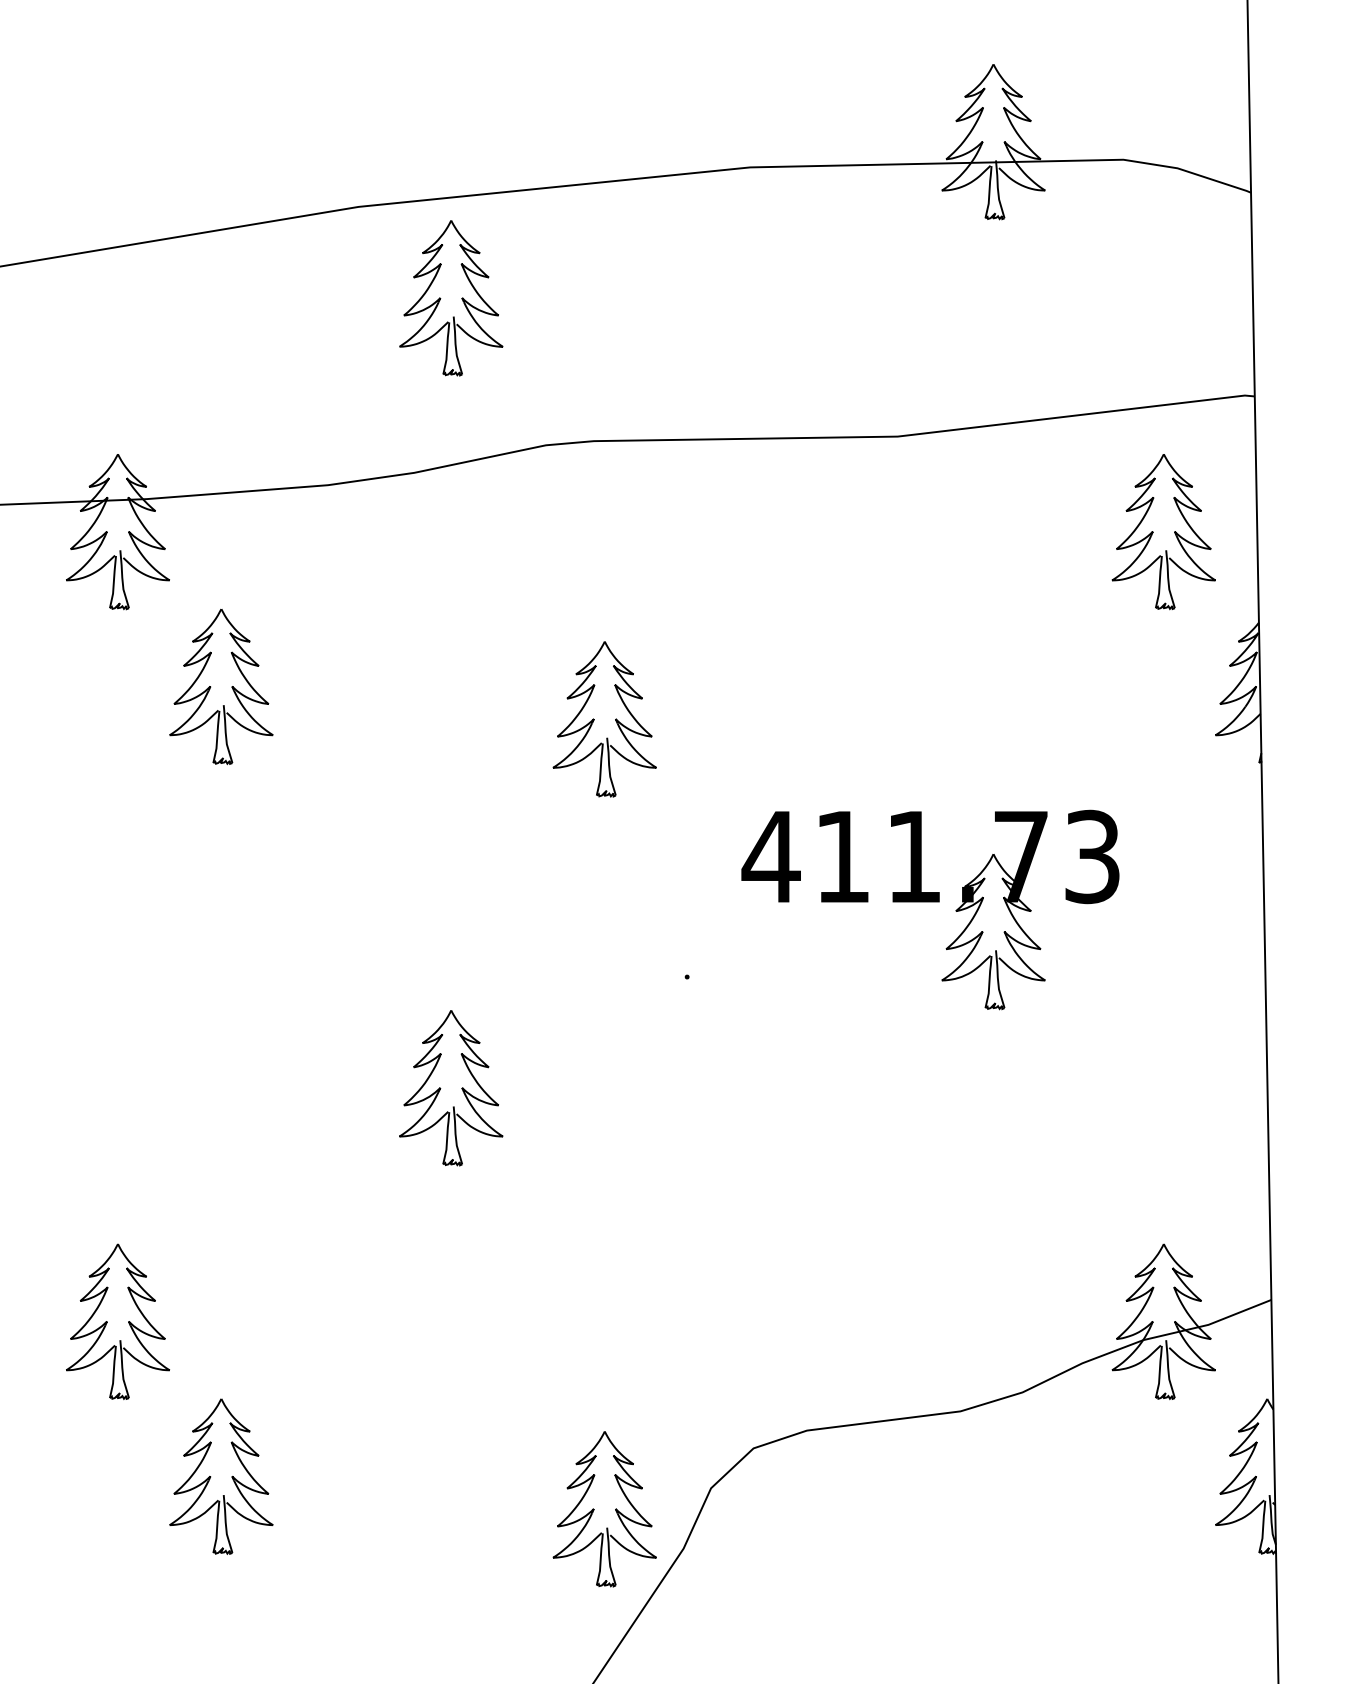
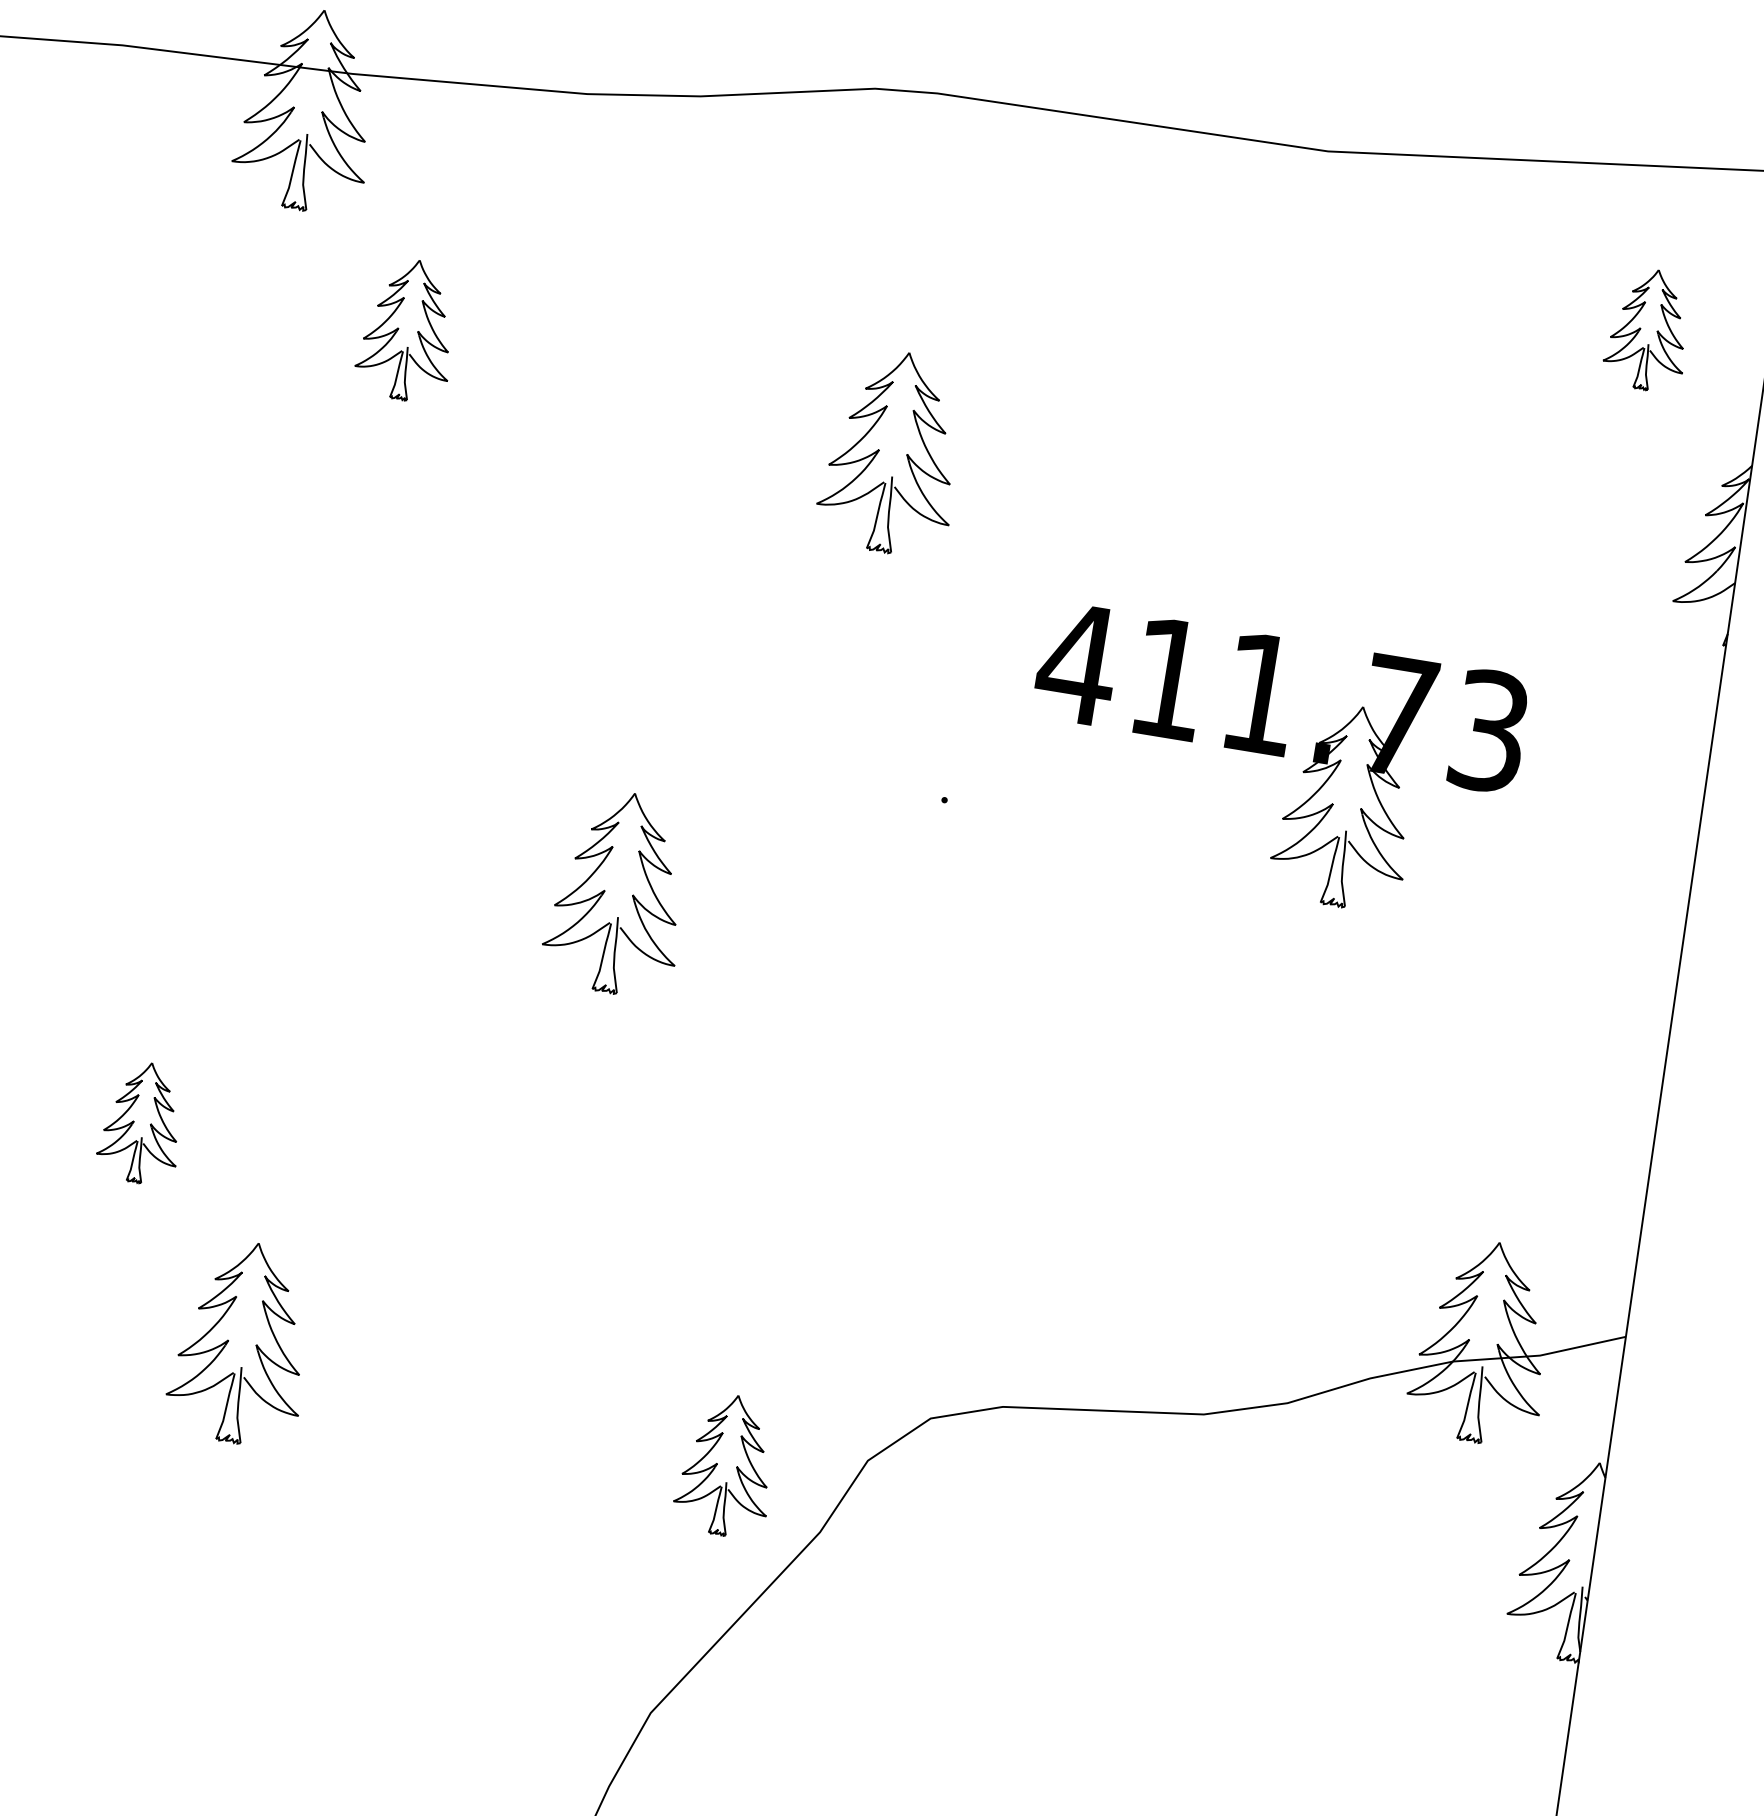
part: (1163, 532) -> (1648, 330), size x0.6
part: (221, 686) -> (408, 329), size x0.7
part: (117, 1321) -> (141, 1122), size x0.6
part: (604, 1509) -> (726, 1465), size x0.7

